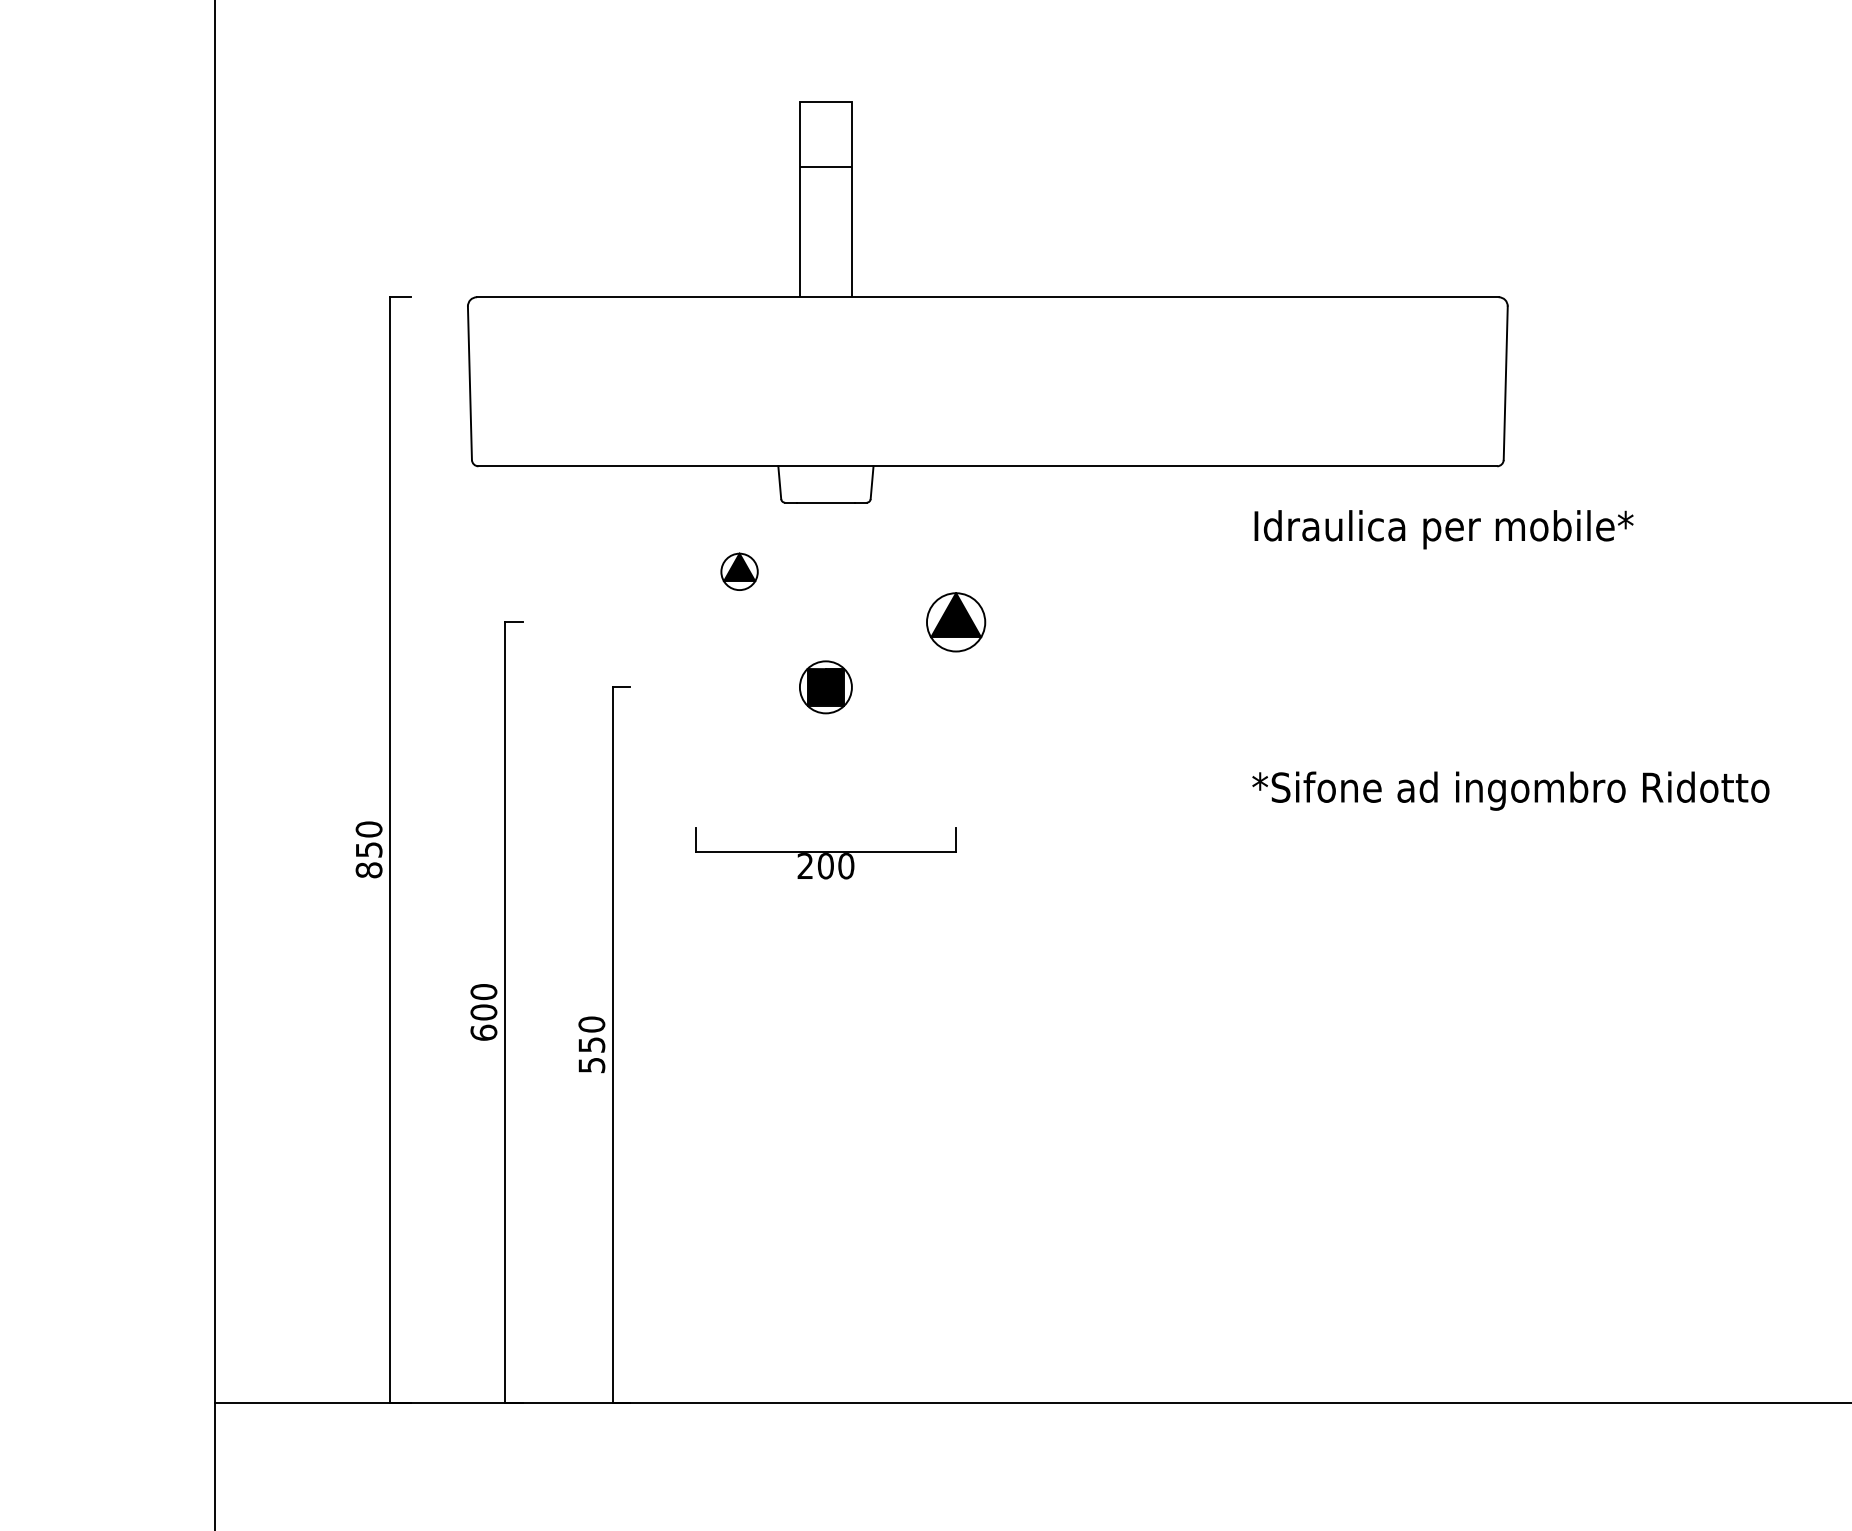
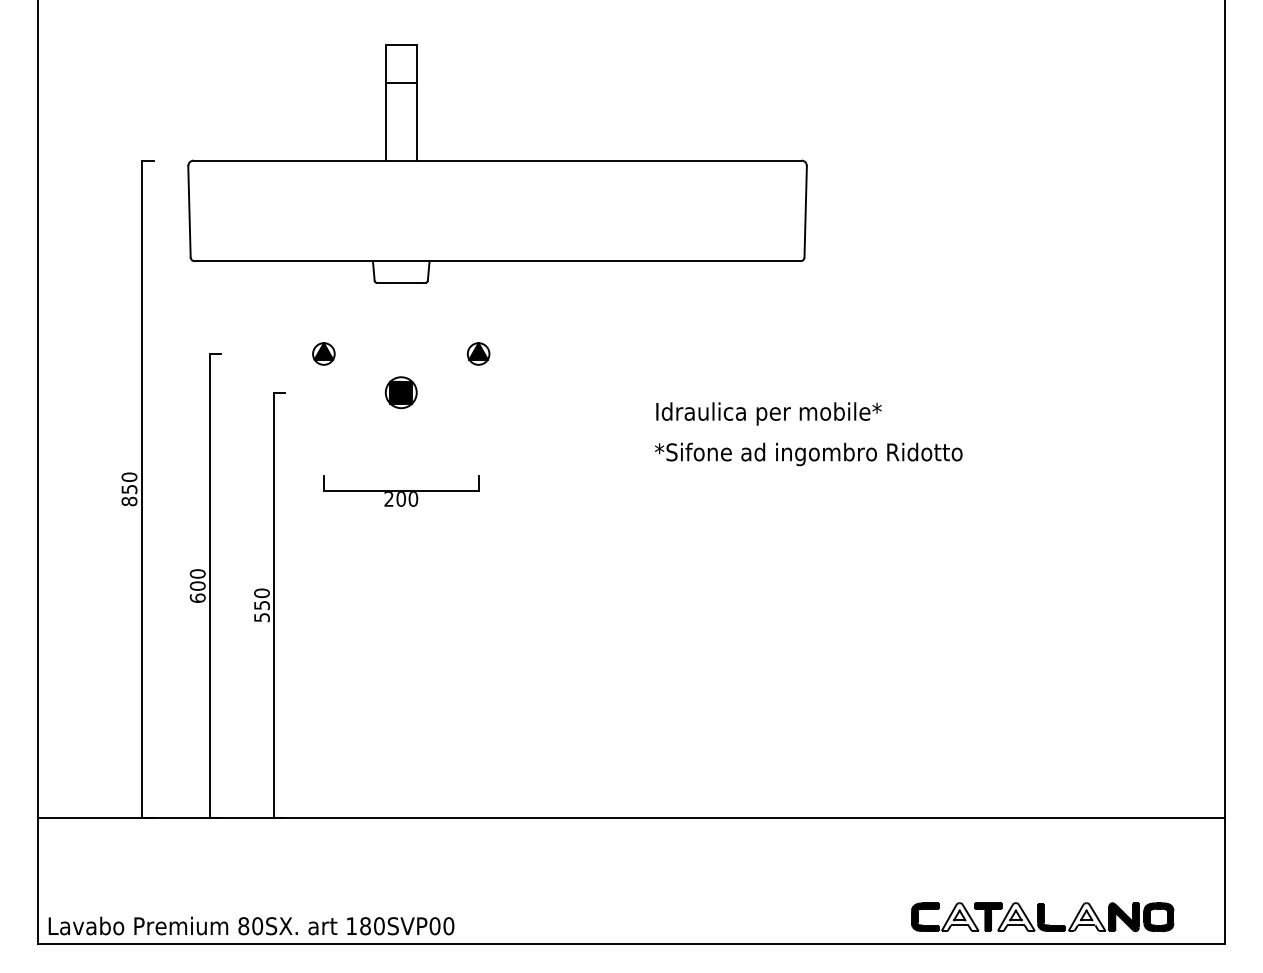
text: (1443, 528) -> (768, 413), moved
part: (738, 571) -> (323, 353), moved
part: (955, 621) -> (478, 353), size x0.62

